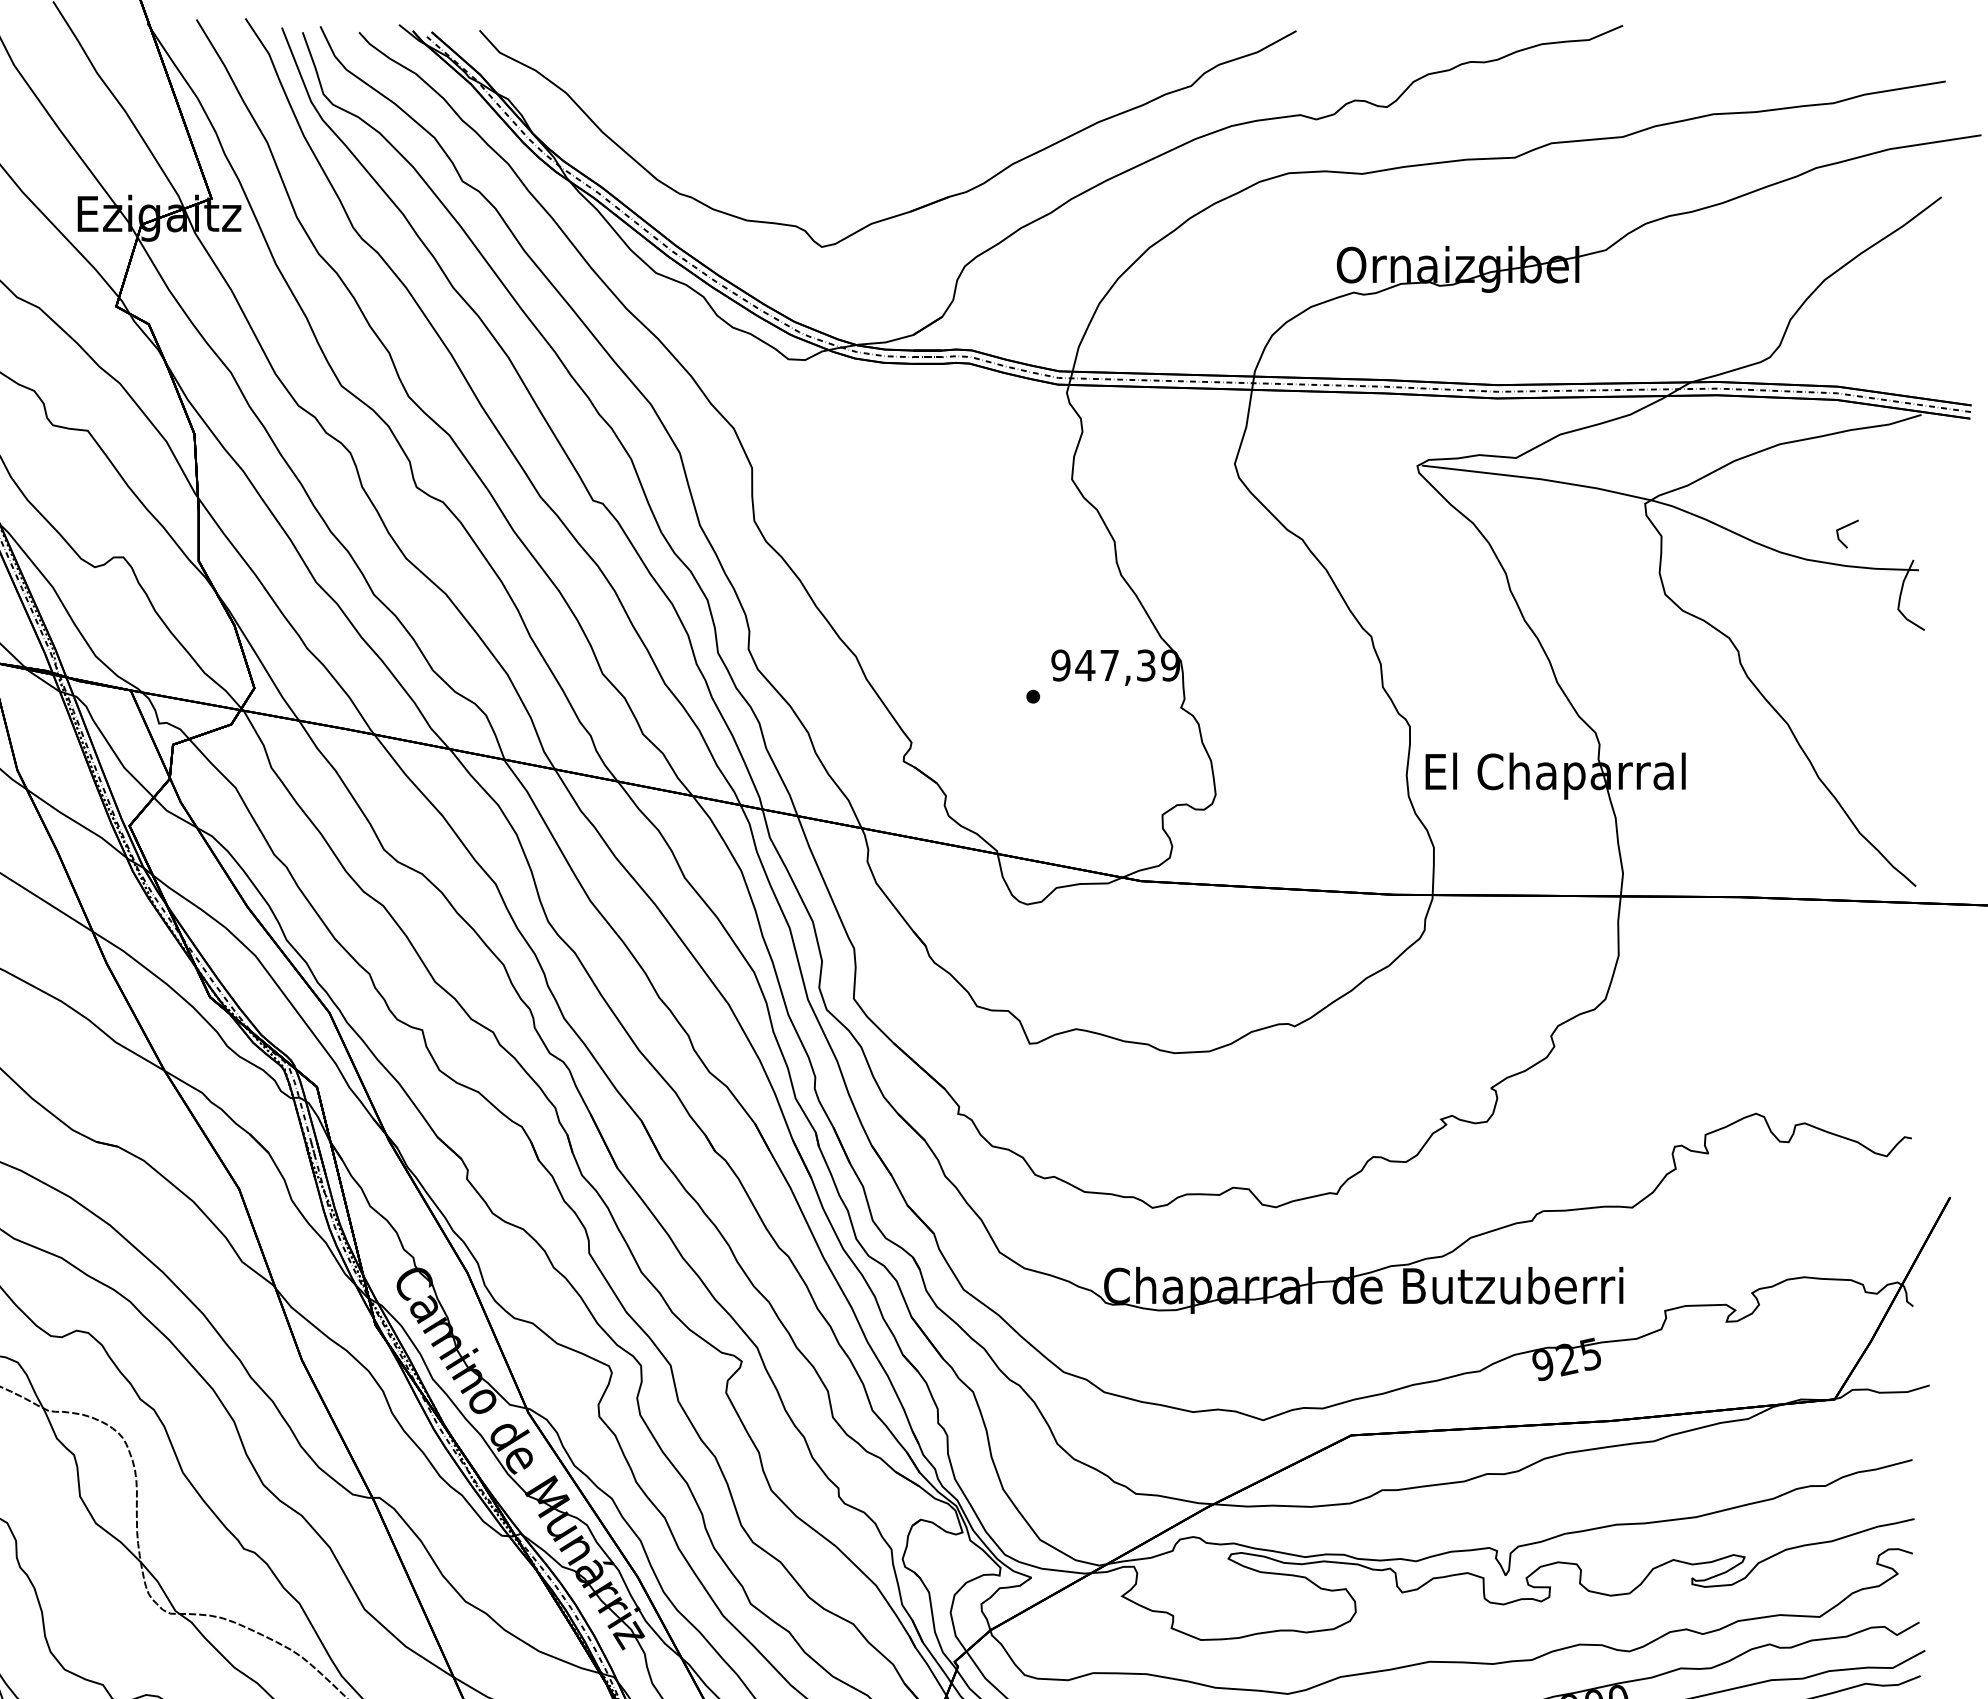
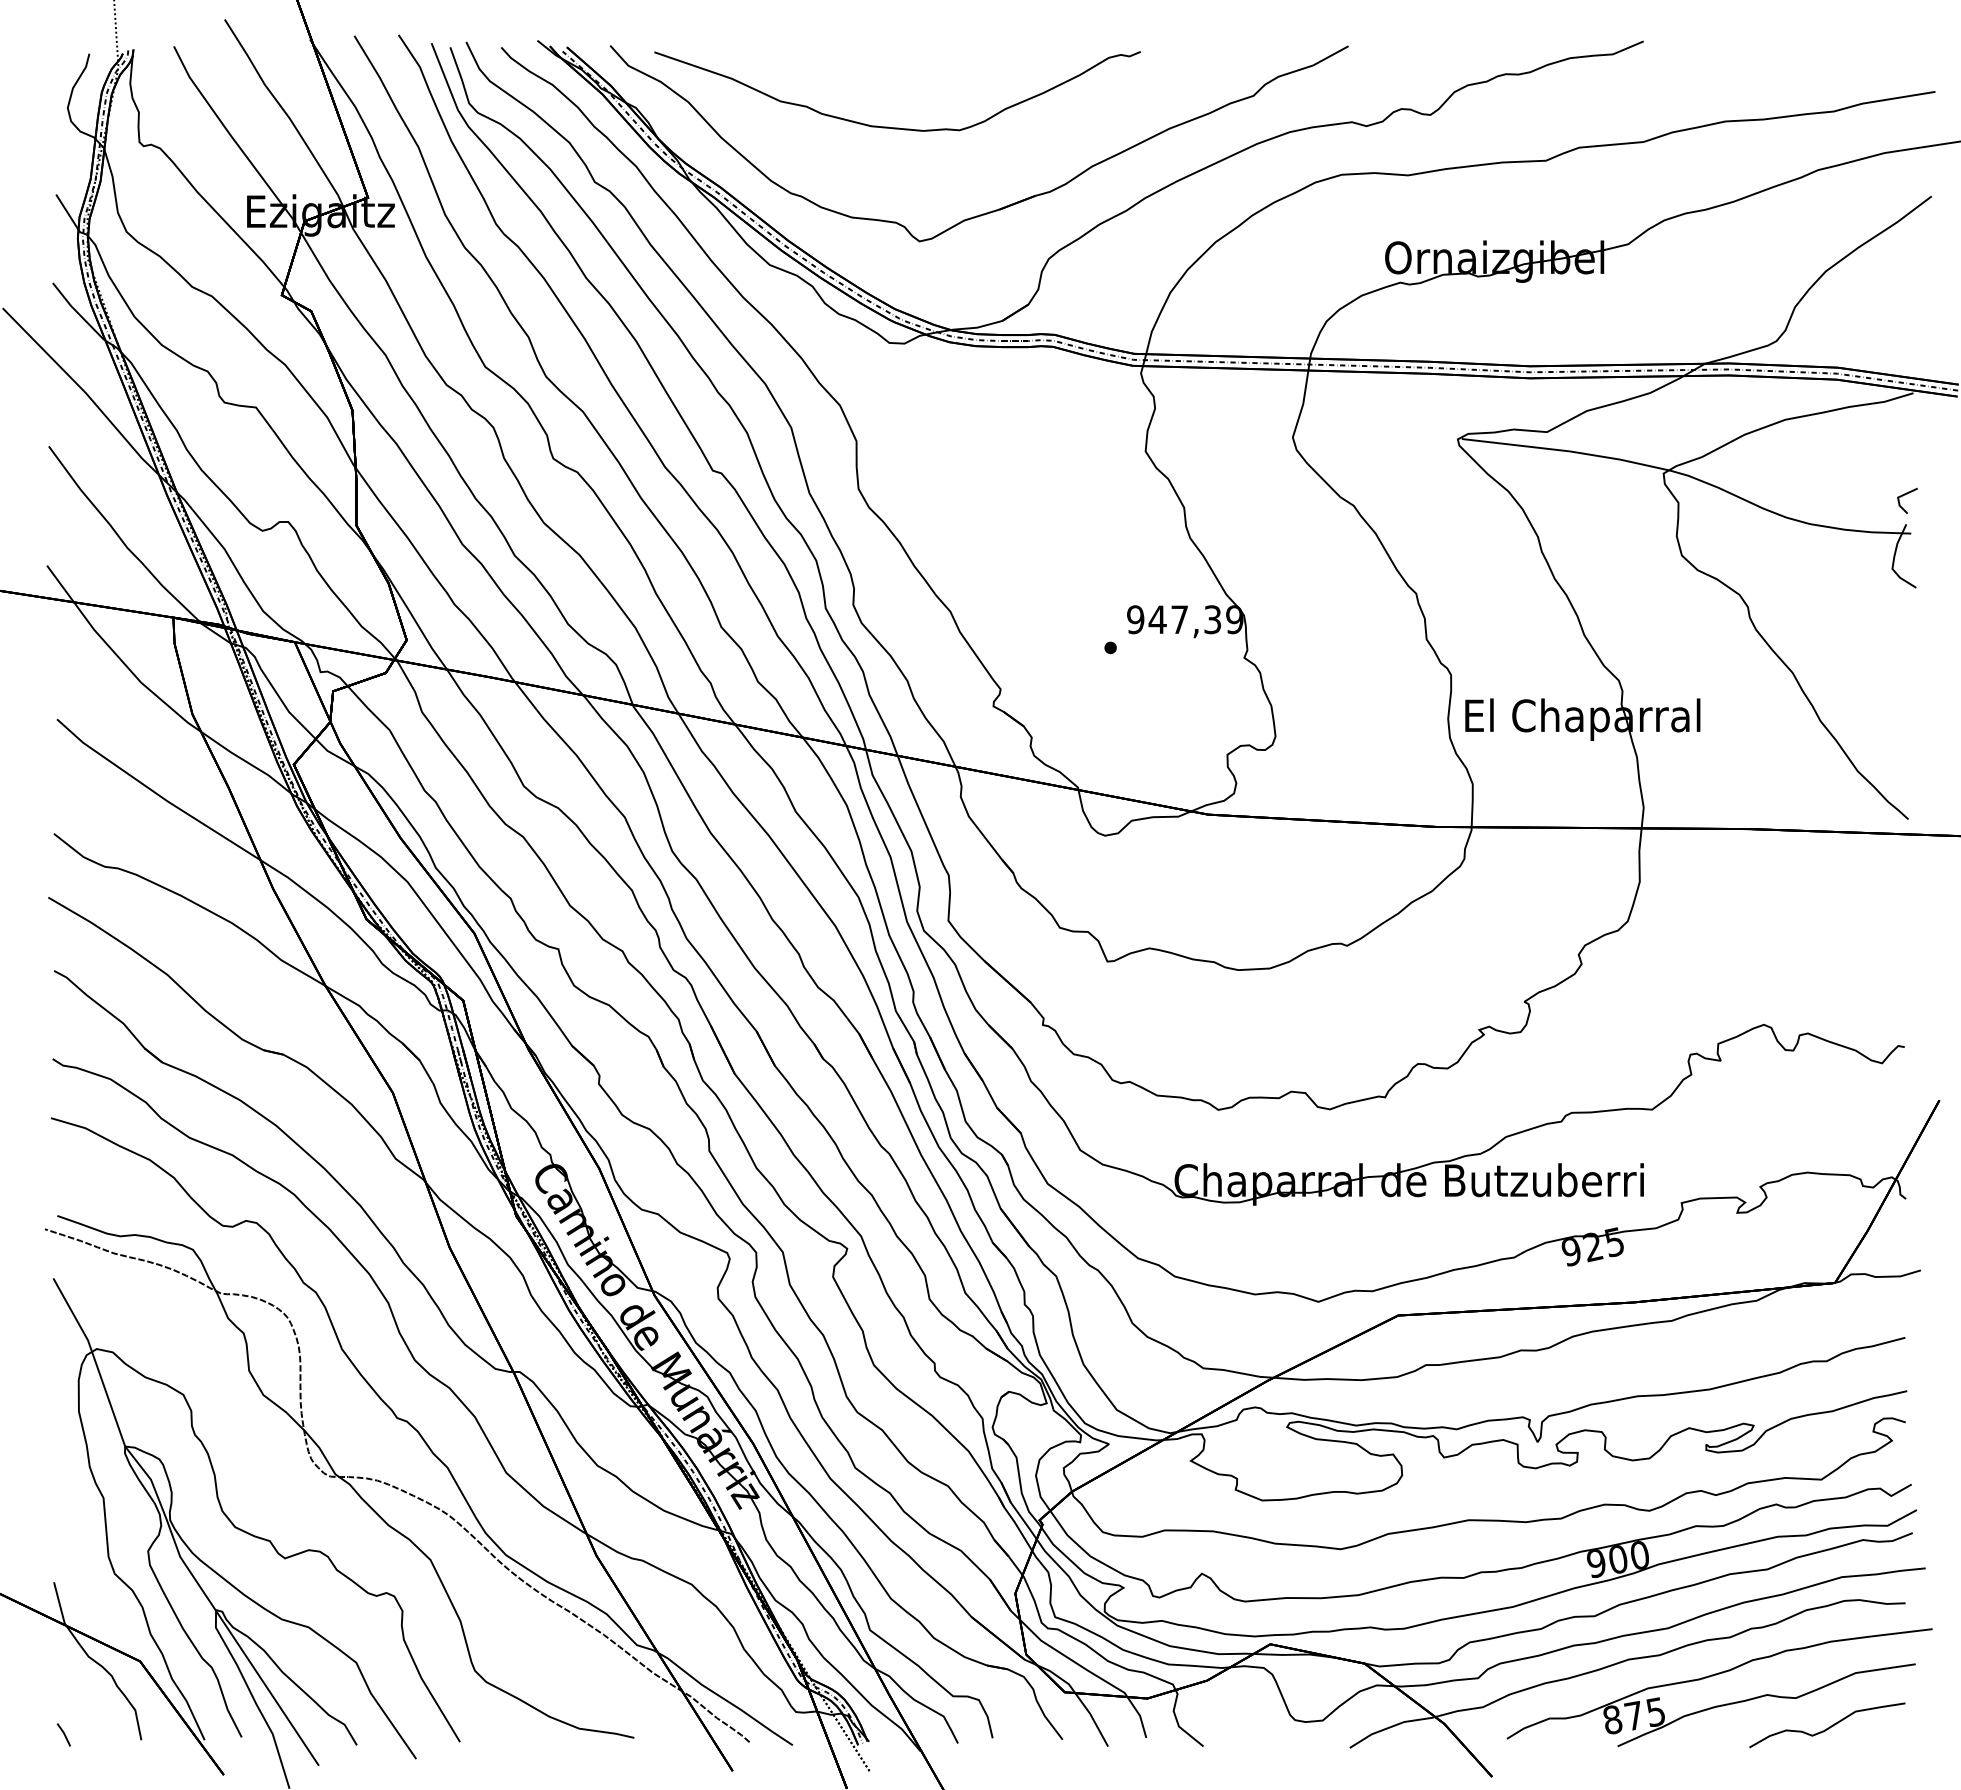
curve: (797, 120) -> (897, 127), added
line: (1845, 528) -> (1905, 495), moved

